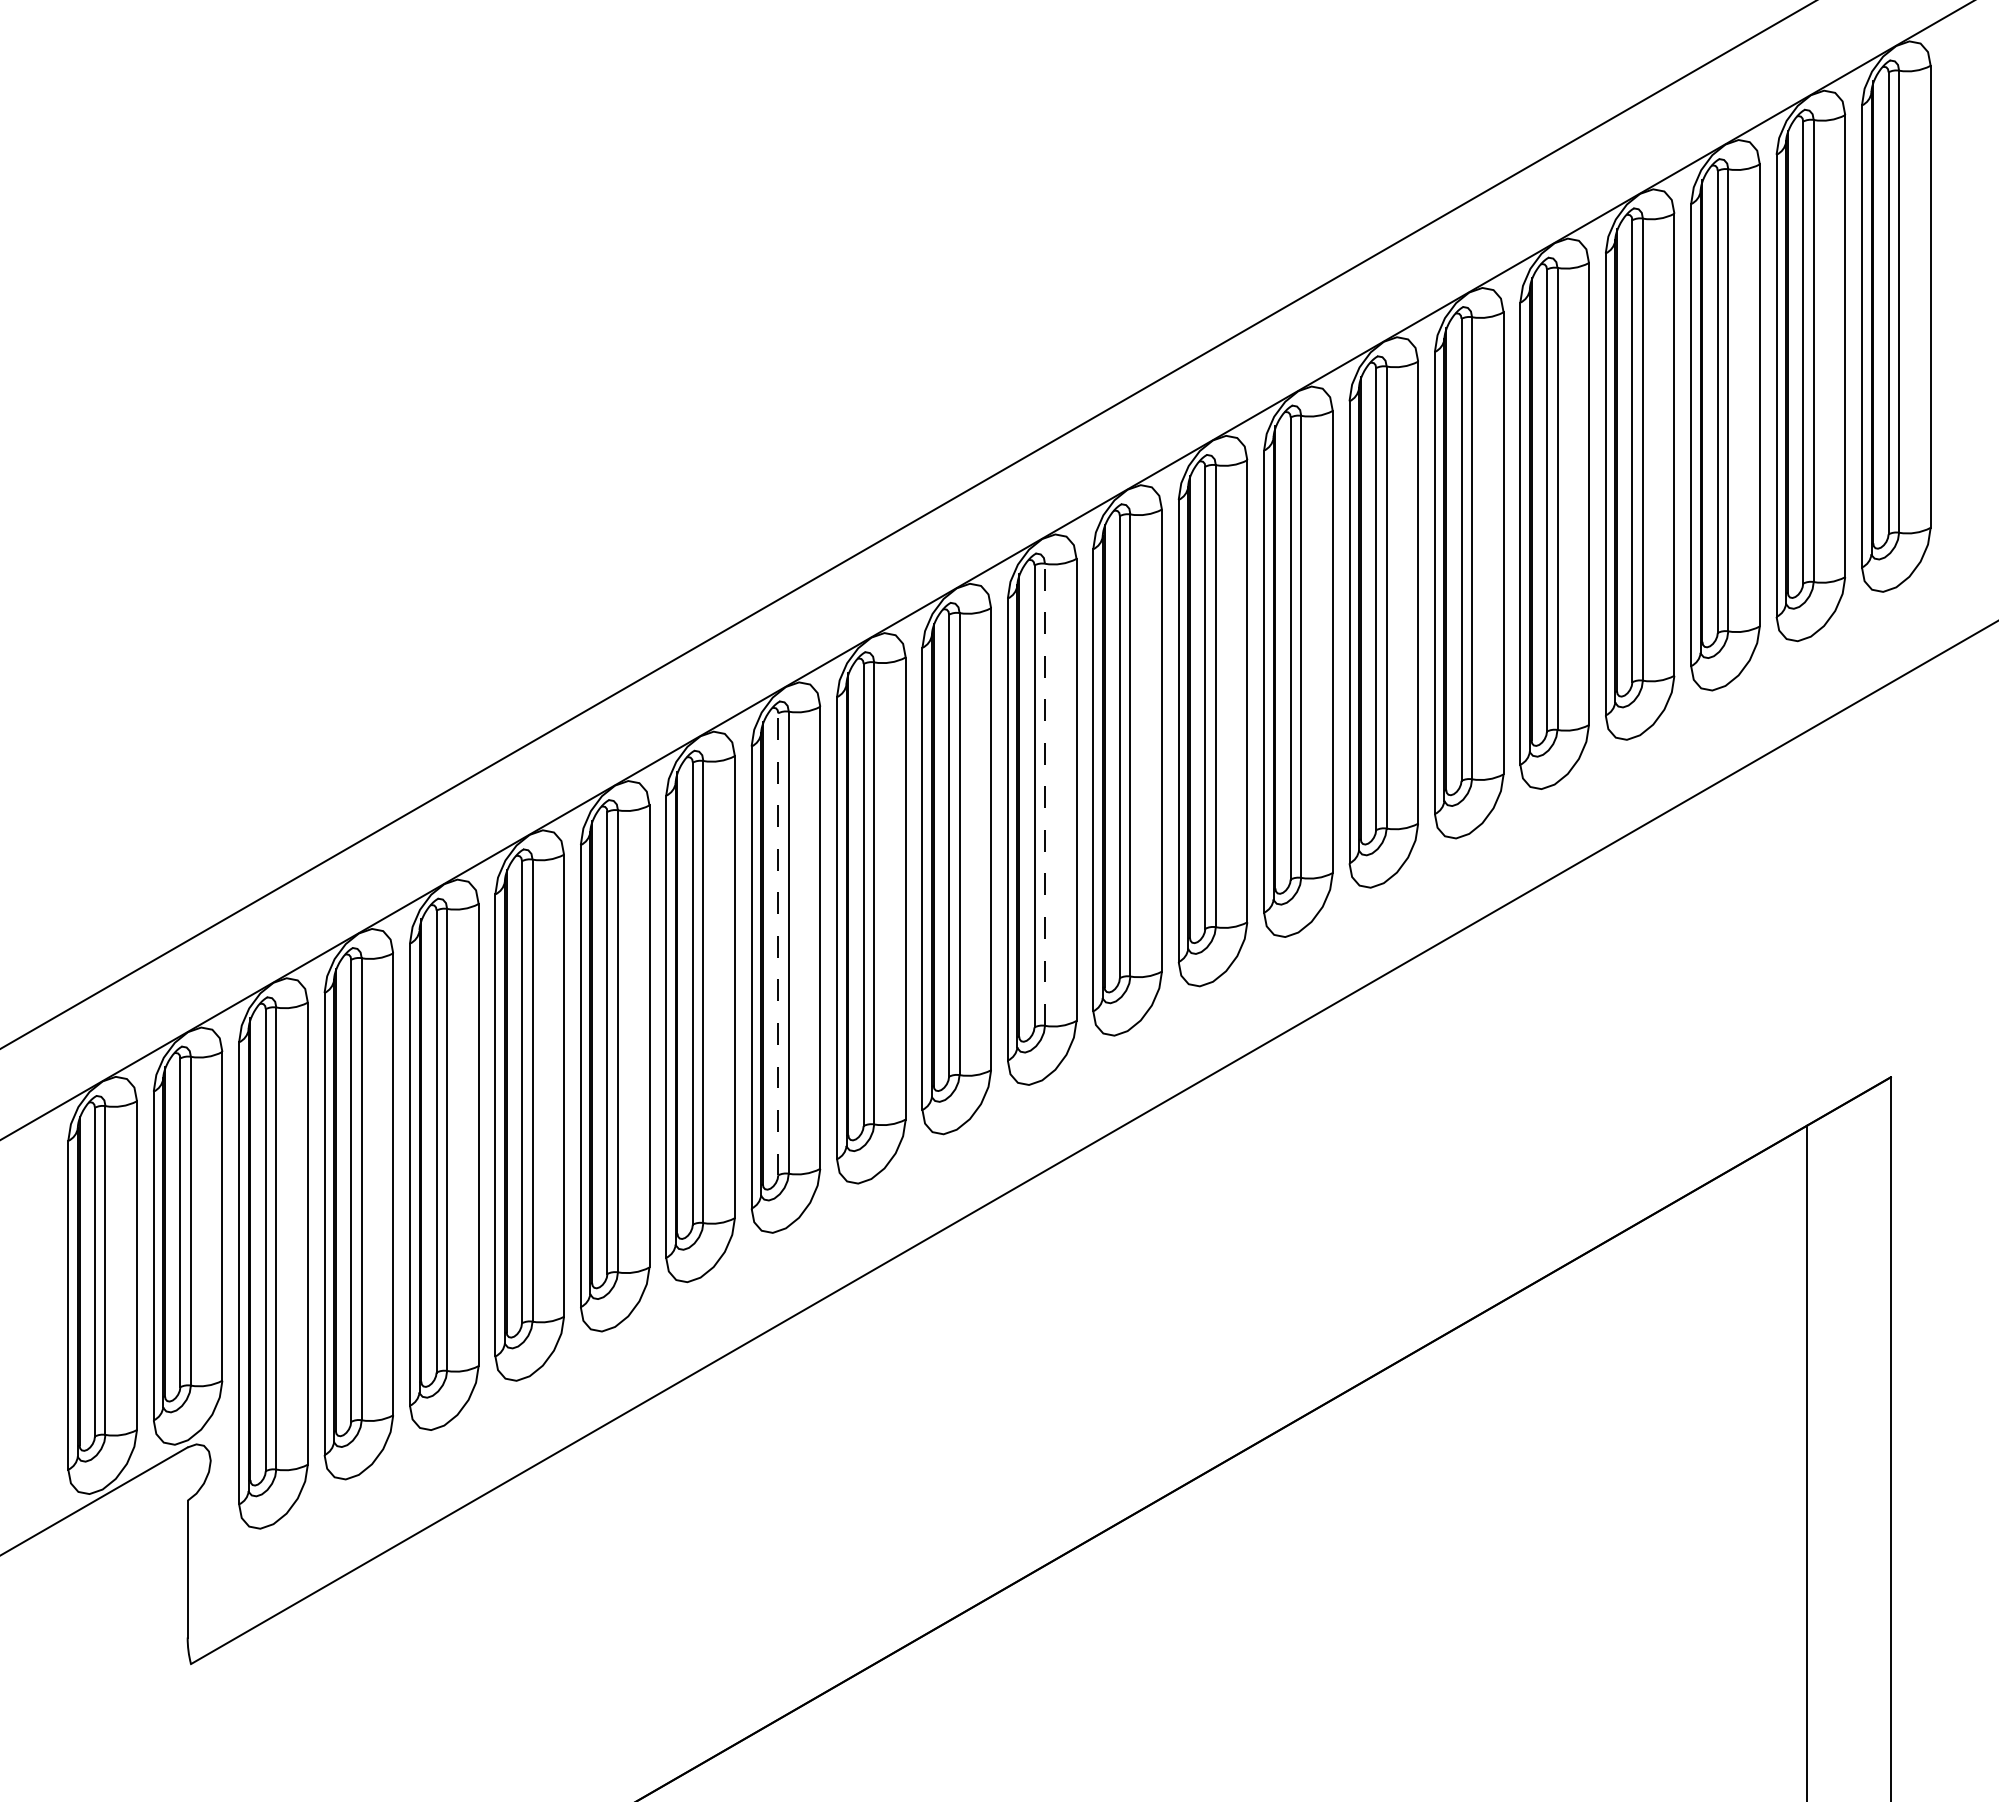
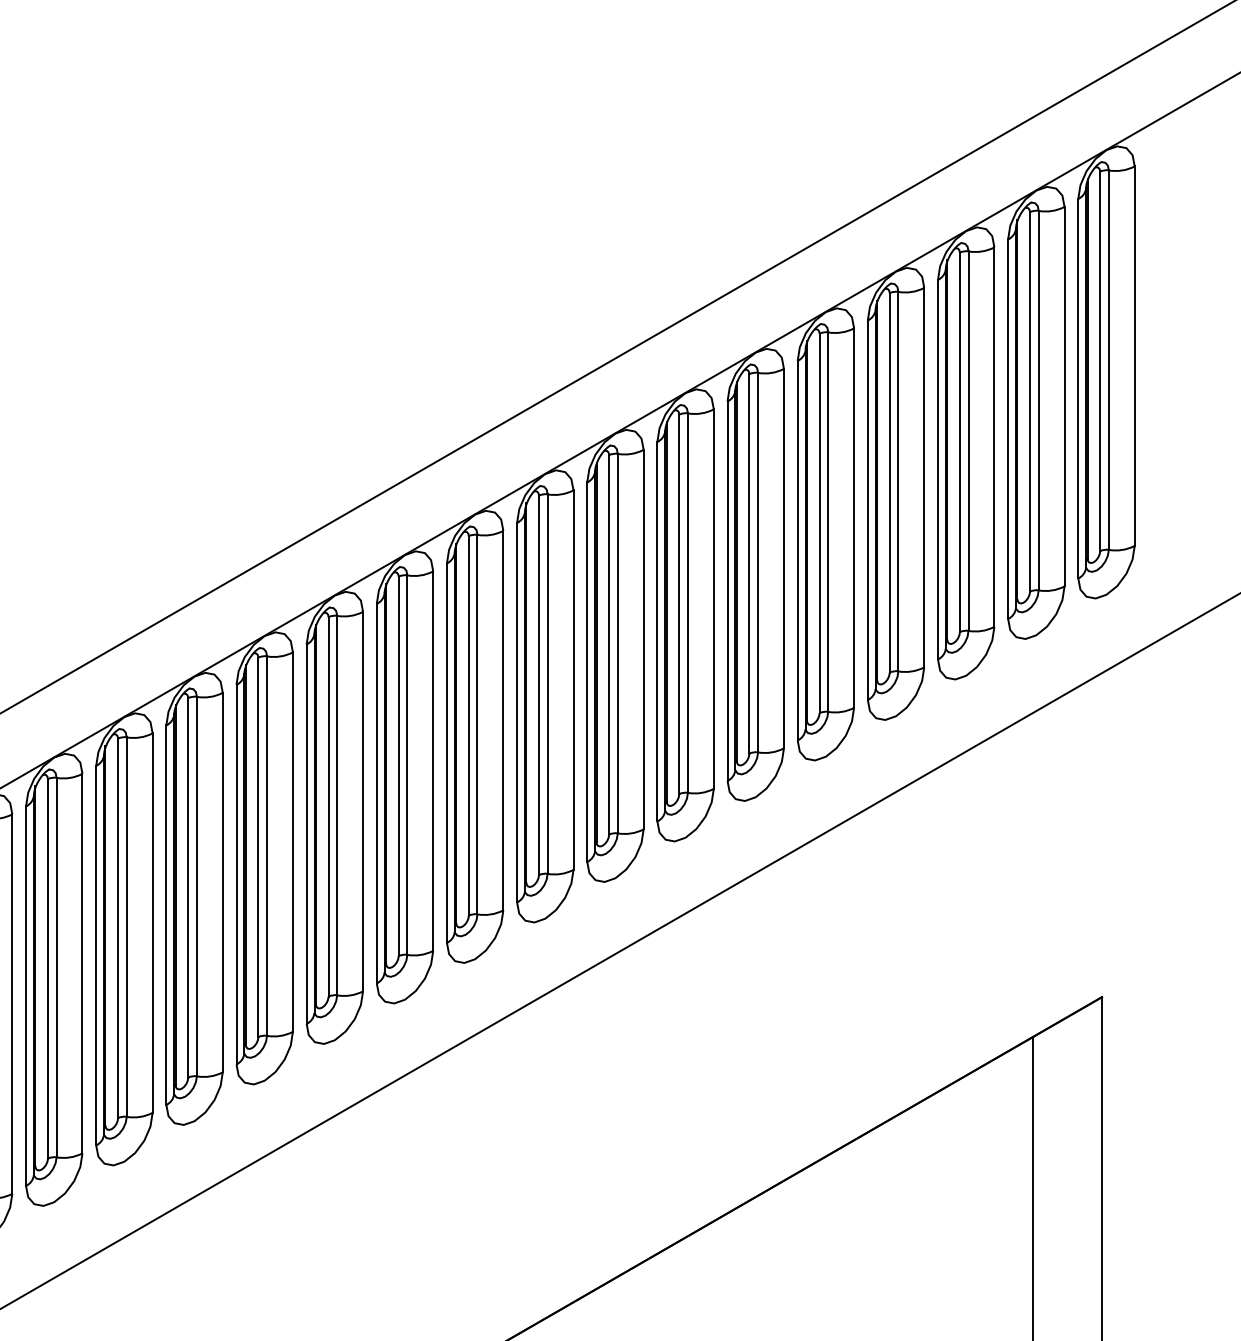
line: (1045, 794) -> (407, 764), dashed -> solid
line: (778, 943) -> (188, 887), dashed -> solid

